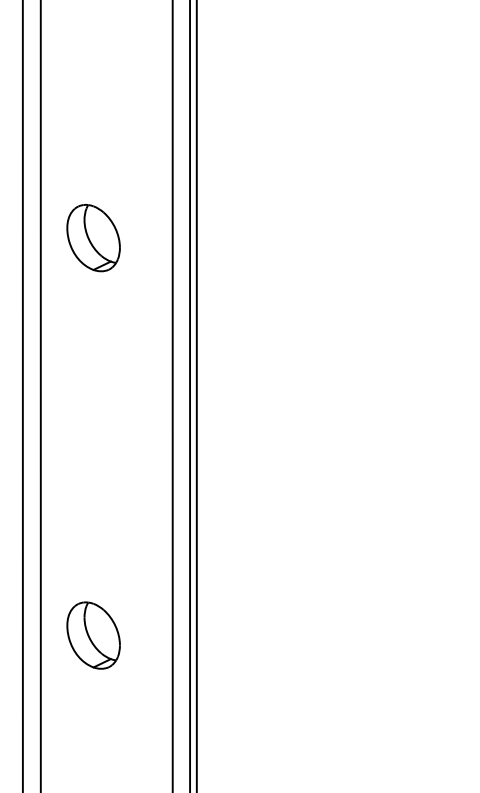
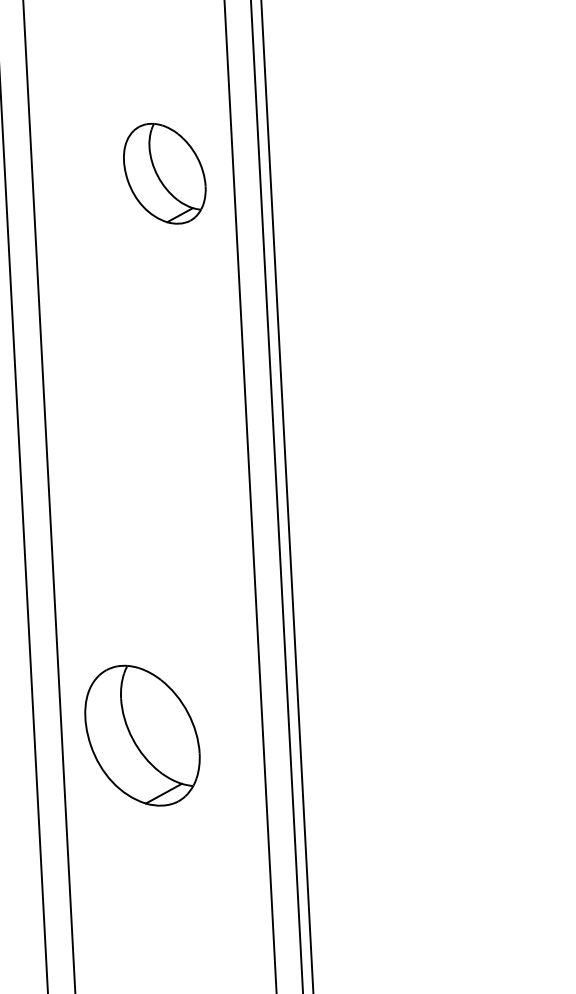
part: (93, 238) -> (164, 174), moved
part: (93, 635) -> (142, 735), size x1.4

